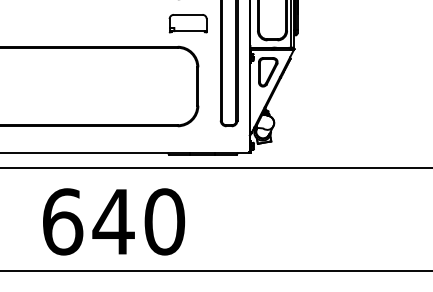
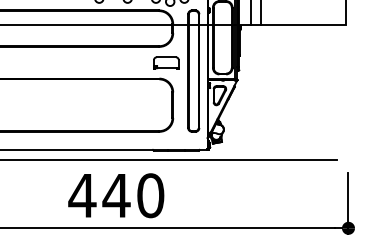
text: (62, 221) -> (82, 195), 640 -> 440

